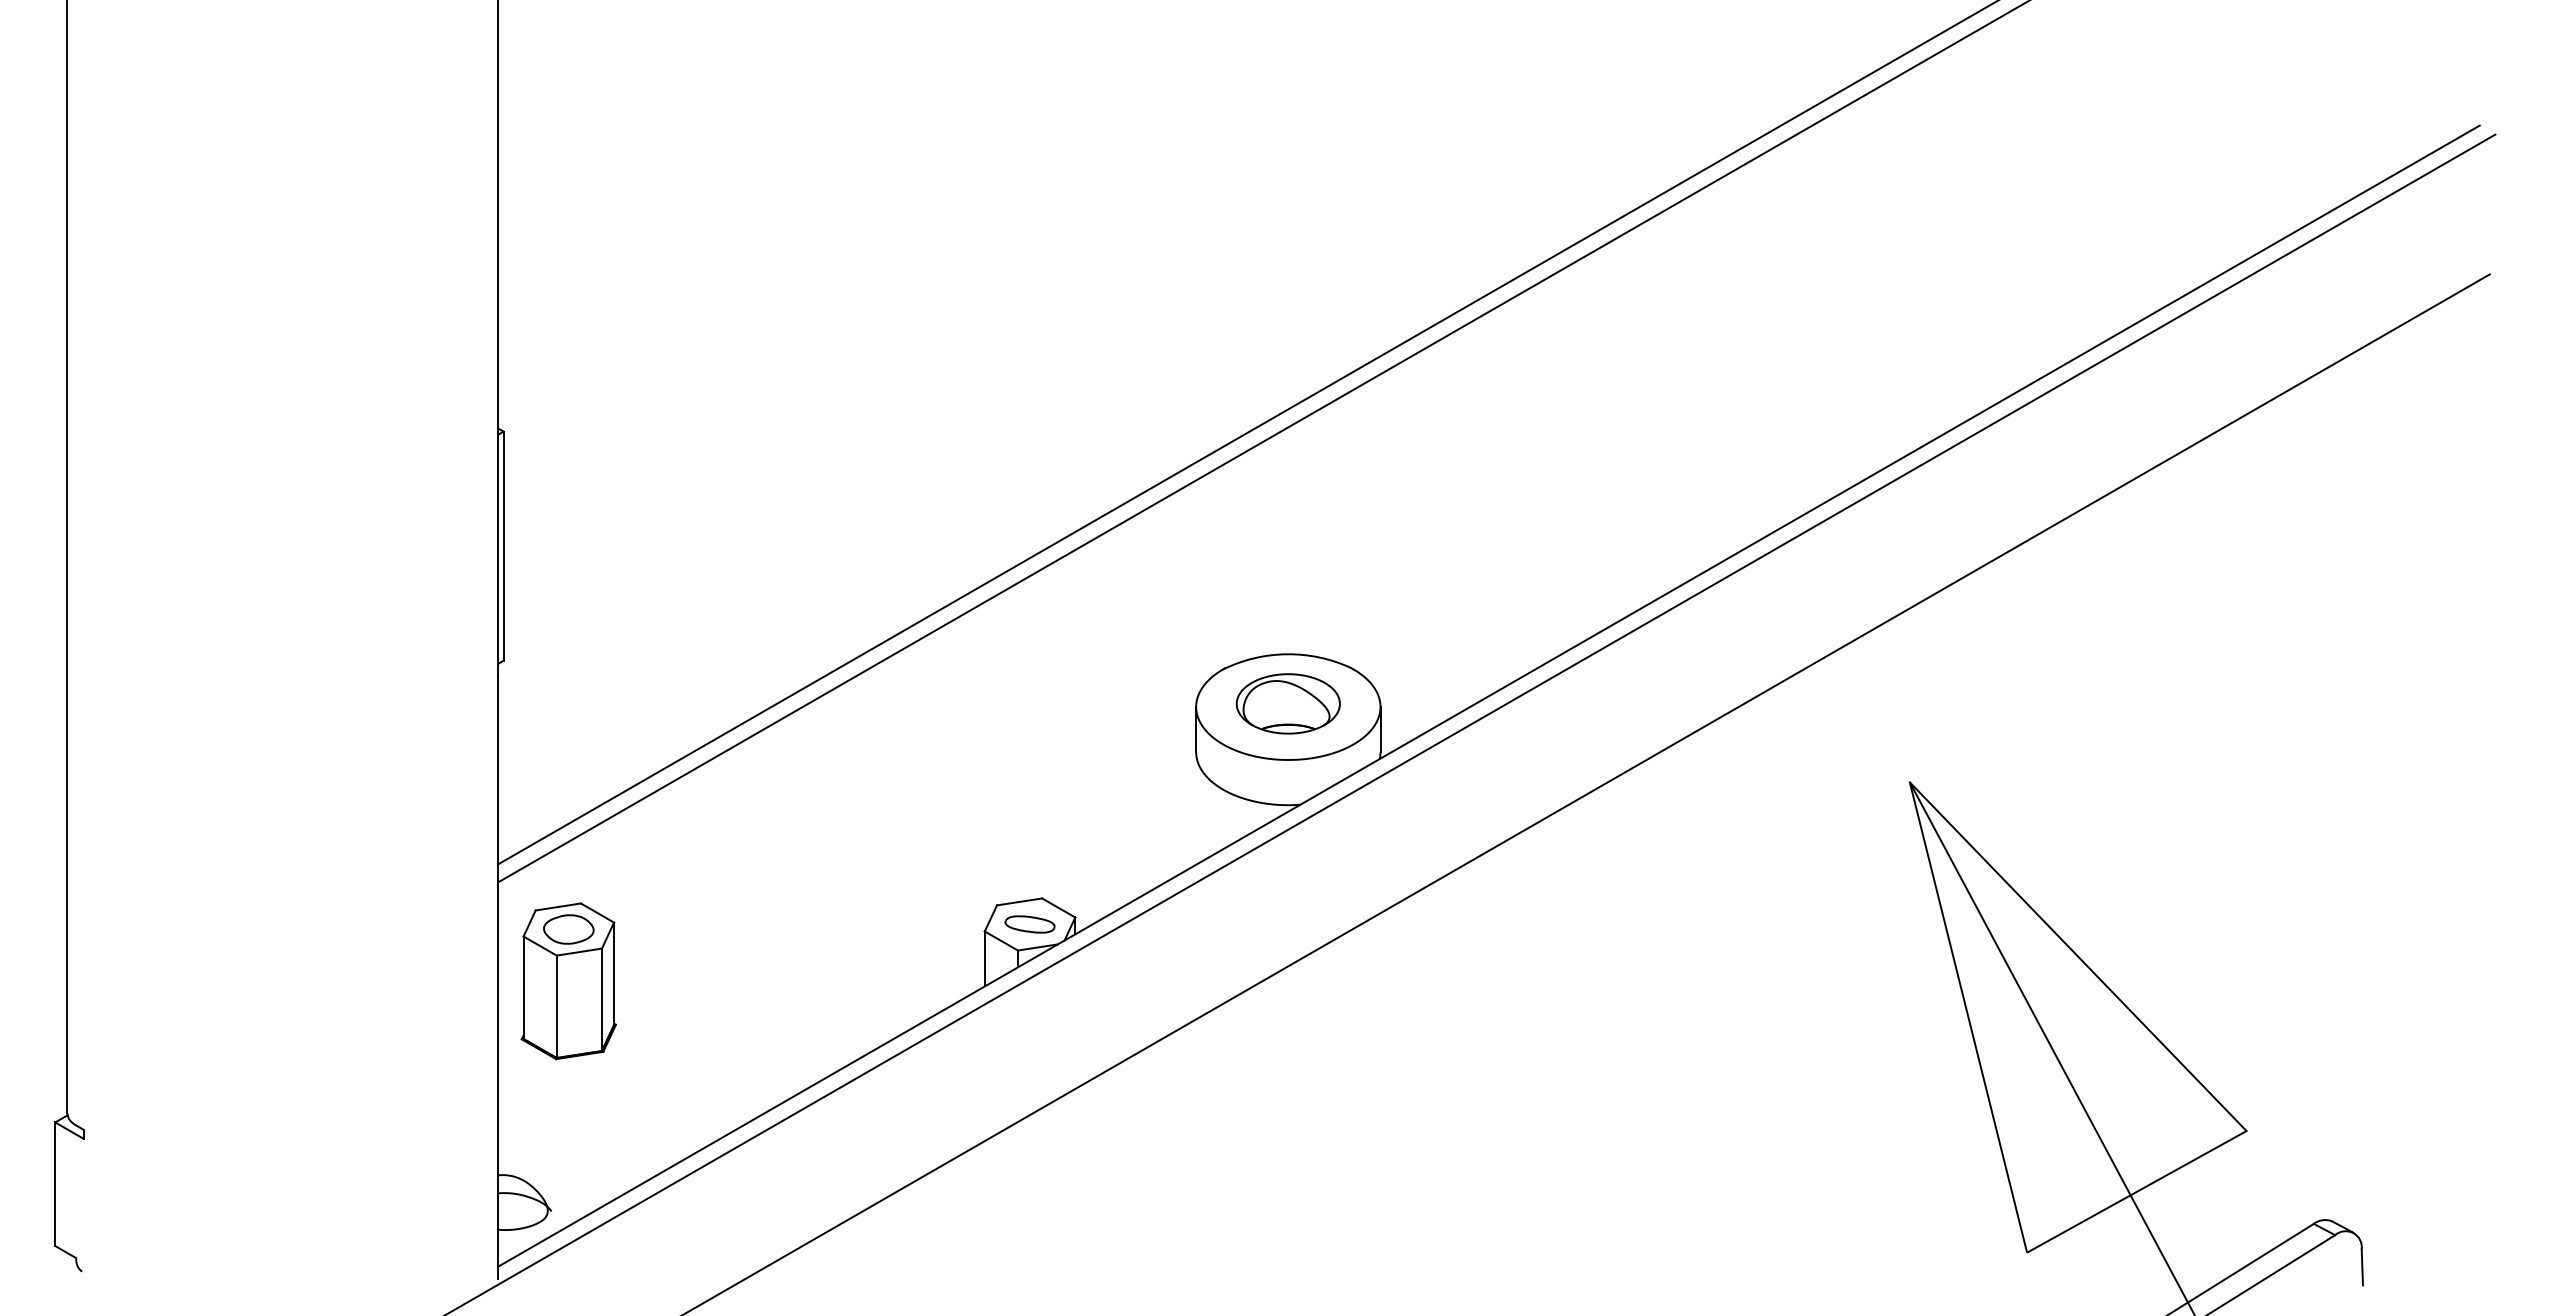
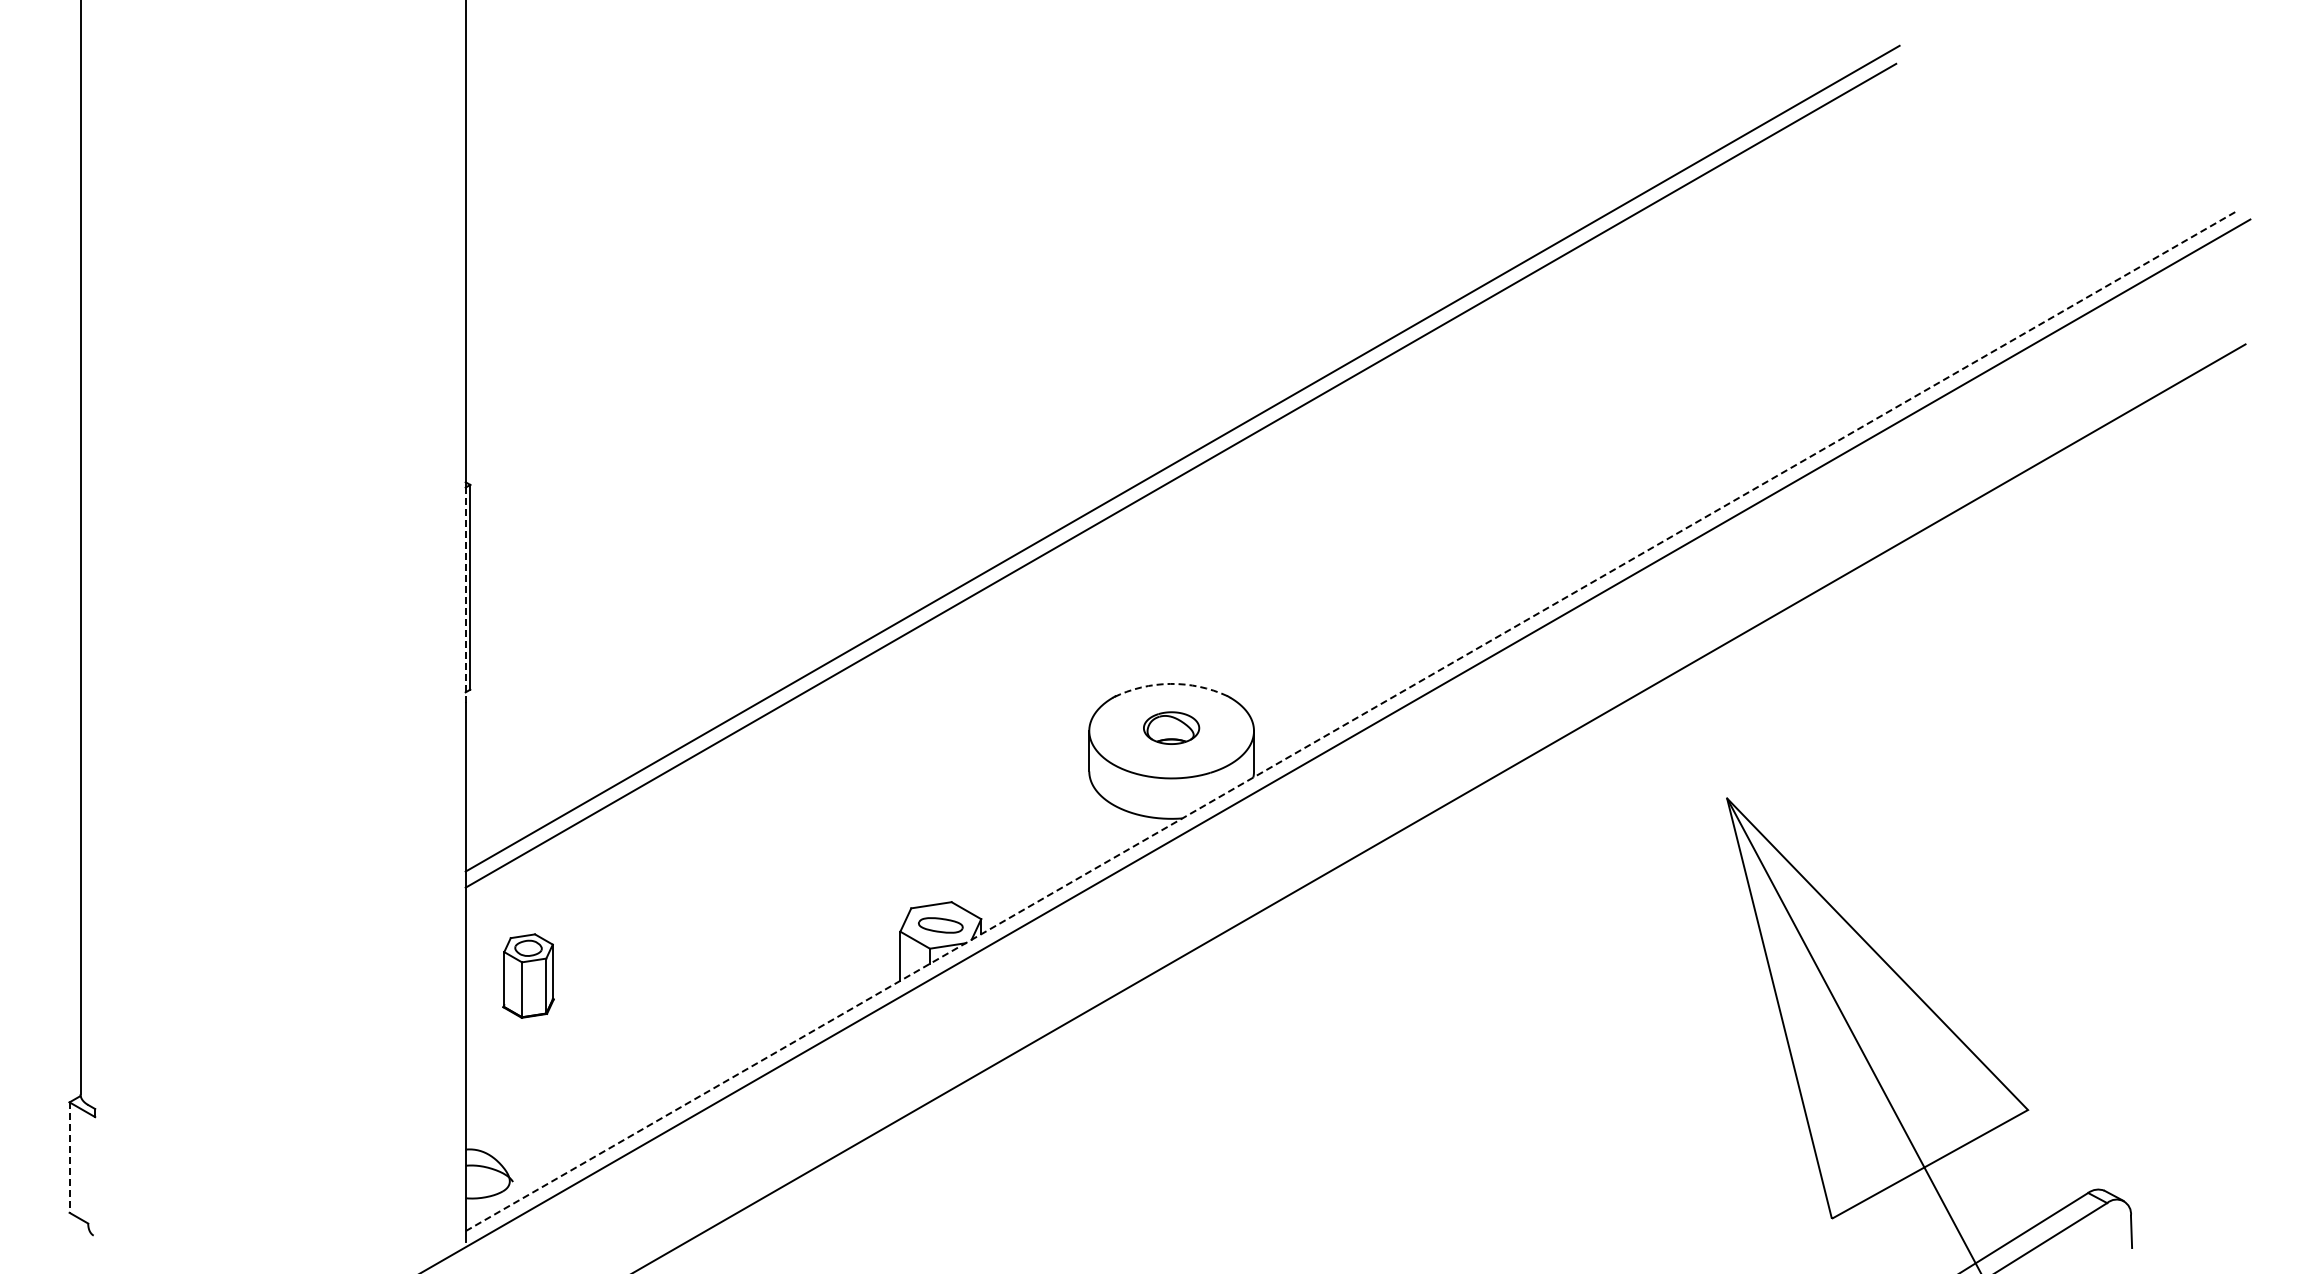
line: (498, 555) -> (465, 595), solid -> dashed
arc: (1287, 653) -> (1170, 683), solid -> dashed
line: (1489, 696) -> (1351, 721), solid -> dashed
part: (1288, 703) -> (1171, 727), size x0.6
part: (568, 980) -> (528, 975), size x0.6
line: (55, 1185) -> (69, 1158), solid -> dashed

